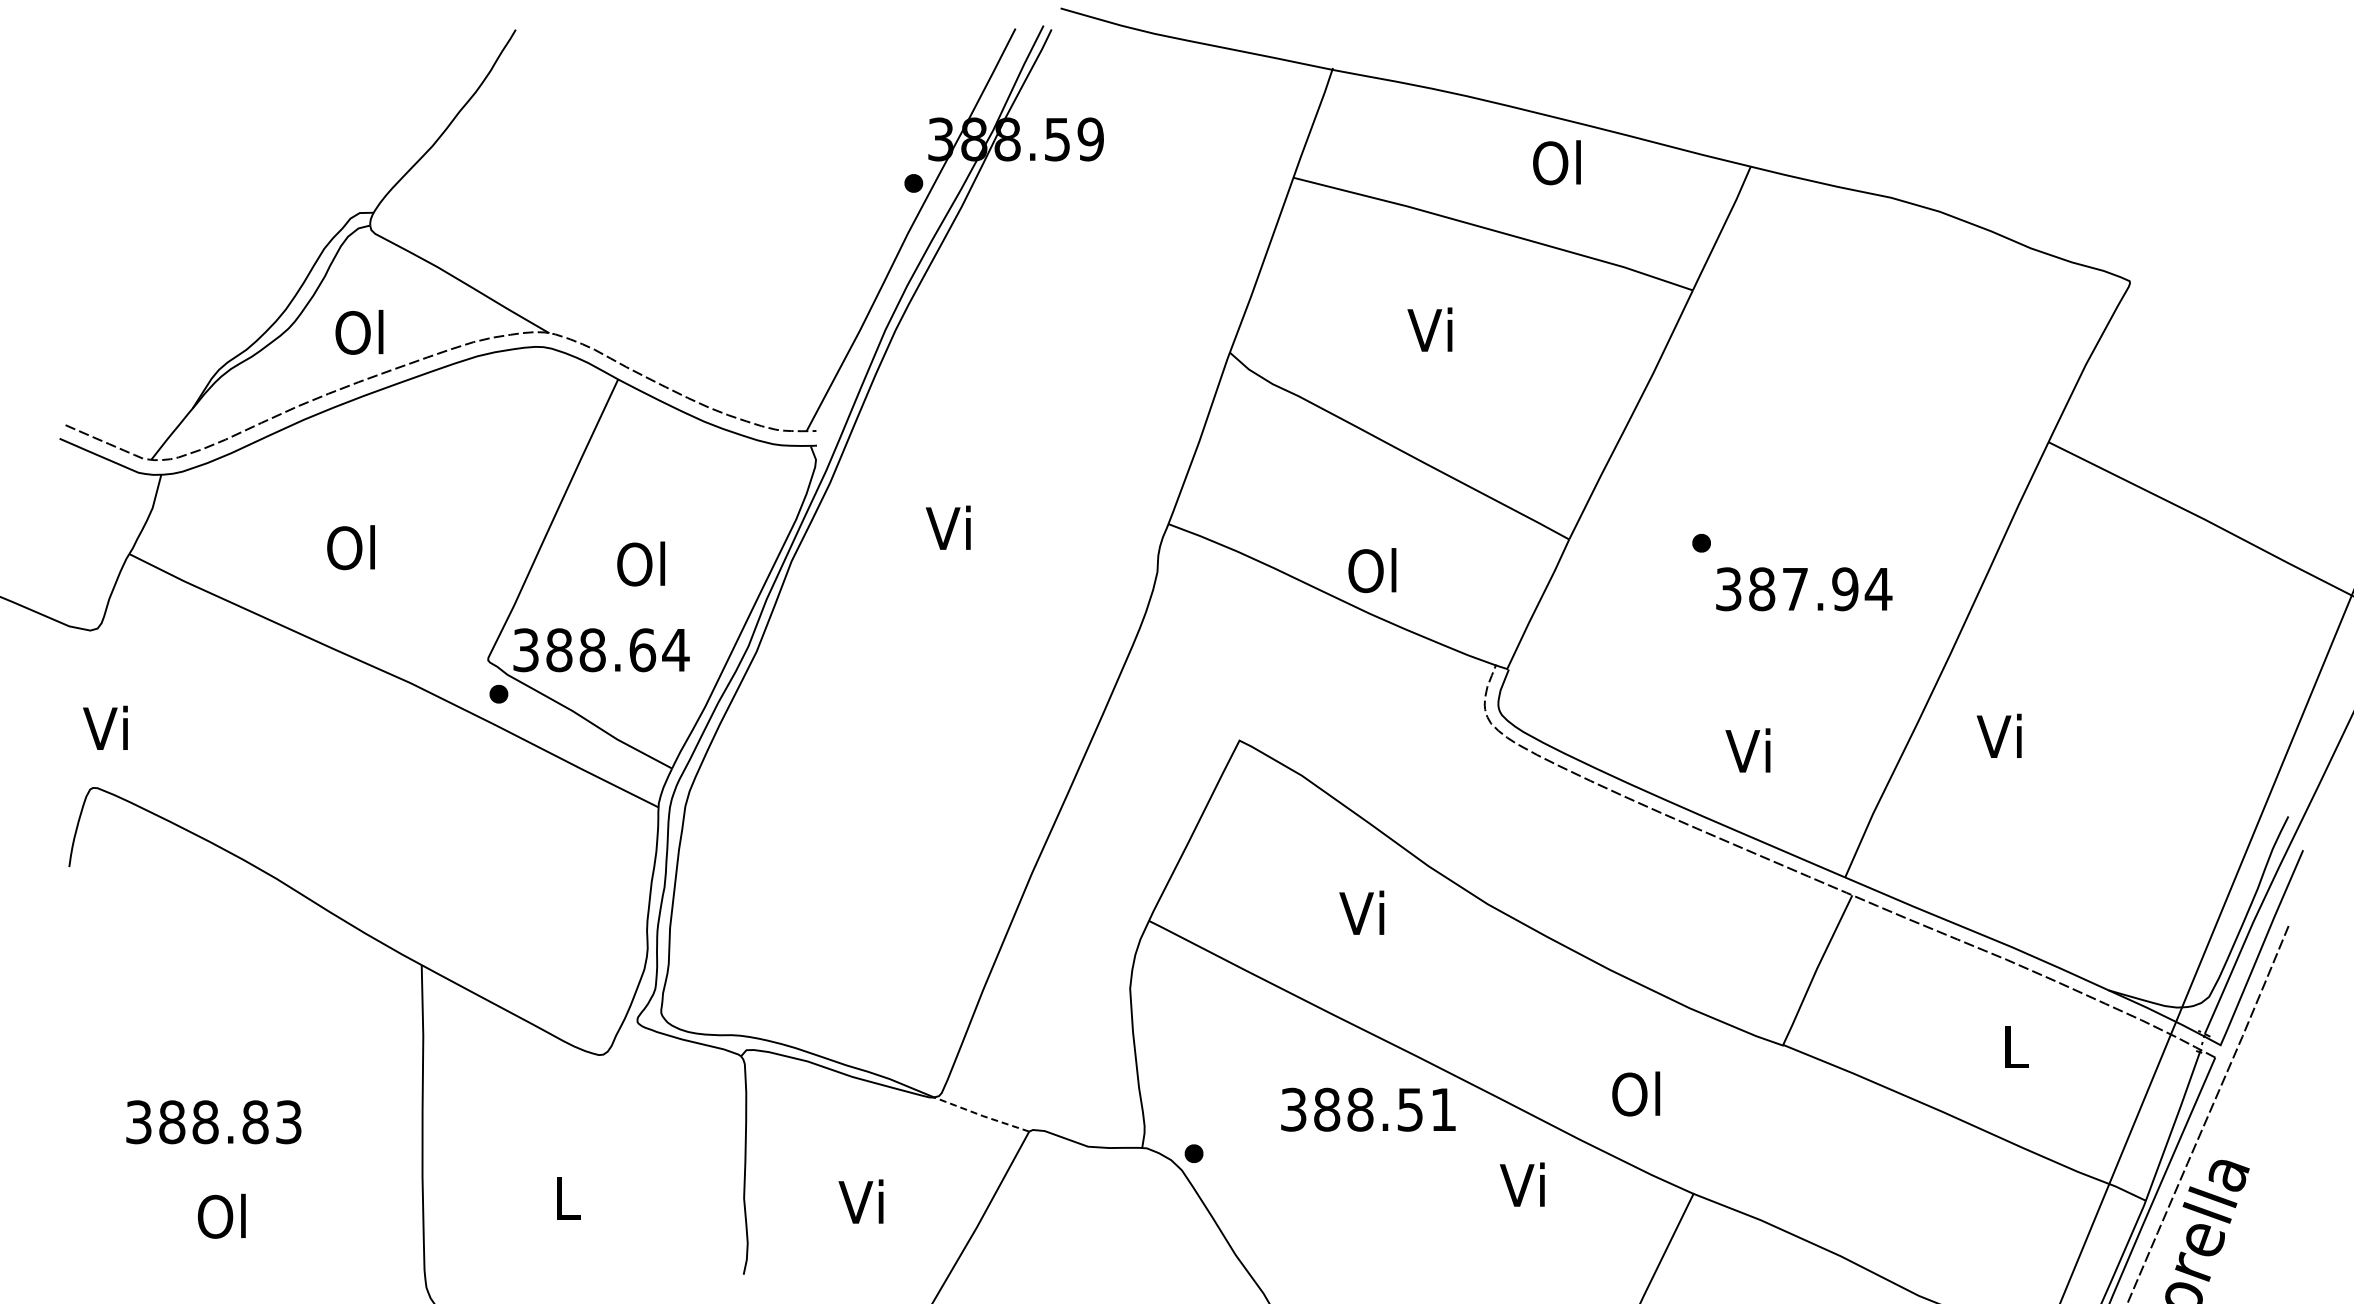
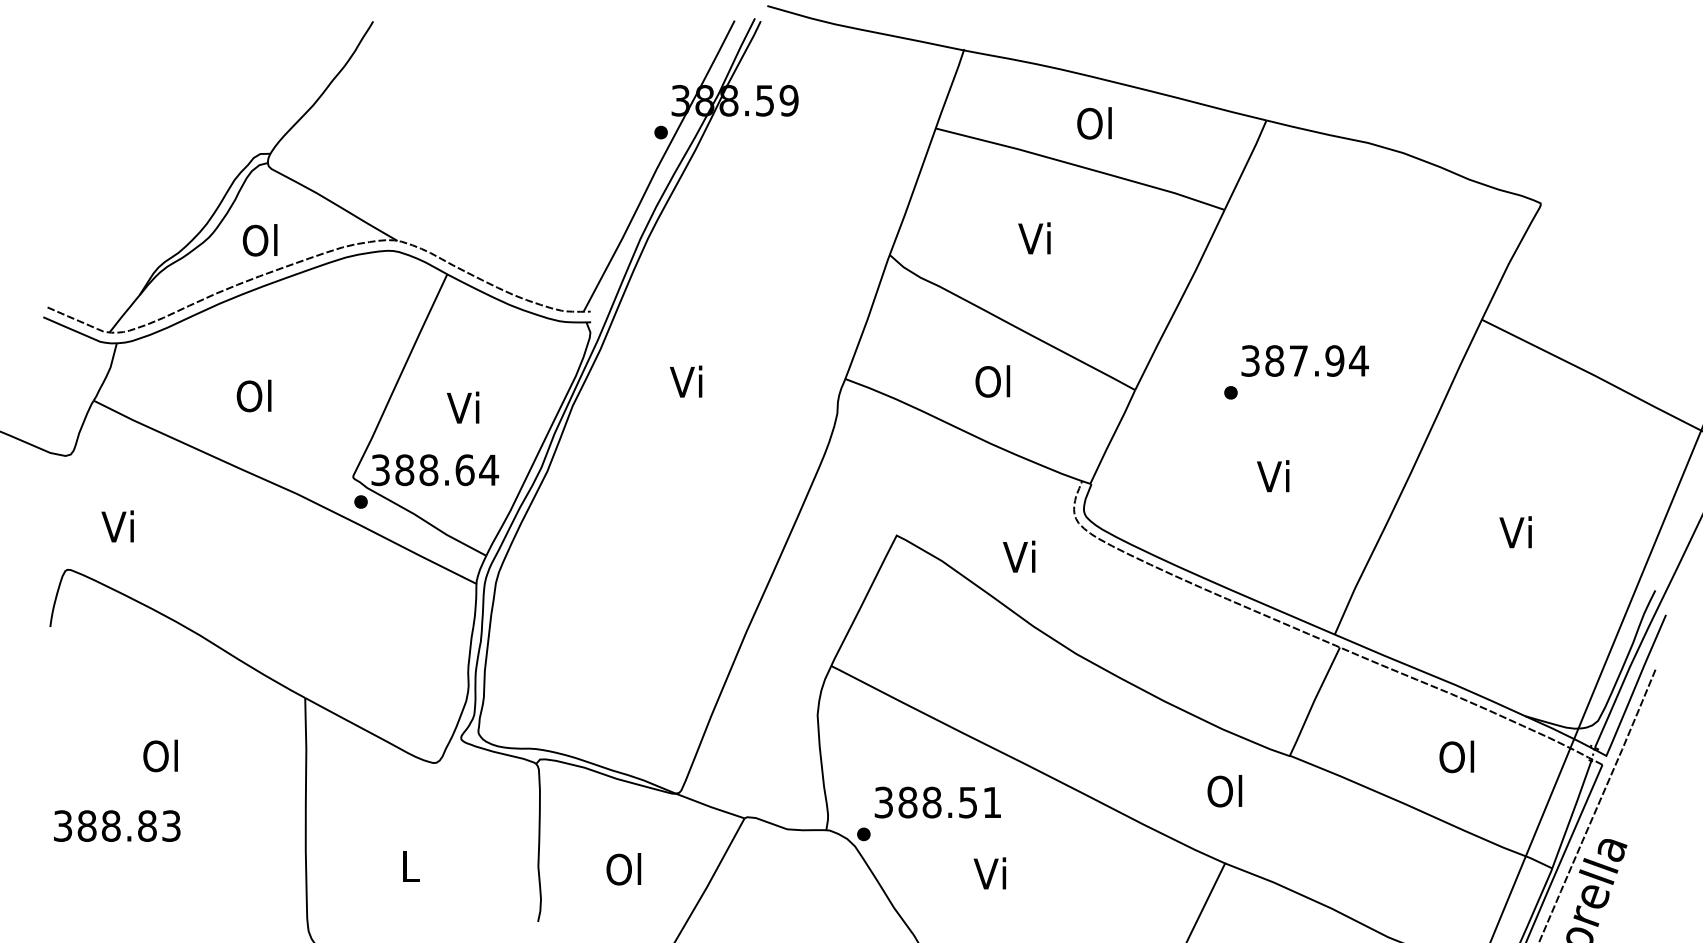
text: (1556, 162) -> (1094, 123), moved
text: (641, 563) -> (464, 407), Ol -> Vi
text: (1372, 570) -> (992, 381), moved
text: (1804, 589) -> (1305, 361), moved
text: (105, 727) -> (117, 526), moved
text: (1998, 735) -> (1515, 531), moved
text: (1747, 750) -> (1272, 476), moved
text: (1361, 912) -> (1018, 556), moved
text: (2013, 1046) -> (1456, 756), L -> Ol
text: (1636, 1093) -> (1225, 790), moved
text: (1368, 1109) -> (937, 802), moved
line: (981, 1115) -> (710, 806), dashed -> solid
text: (213, 1122) -> (116, 826), moved
text: (1521, 1184) -> (989, 873), moved
text: (862, 1201) -> (624, 868), Vi -> Ol
text: (221, 1215) -> (160, 755), moved

